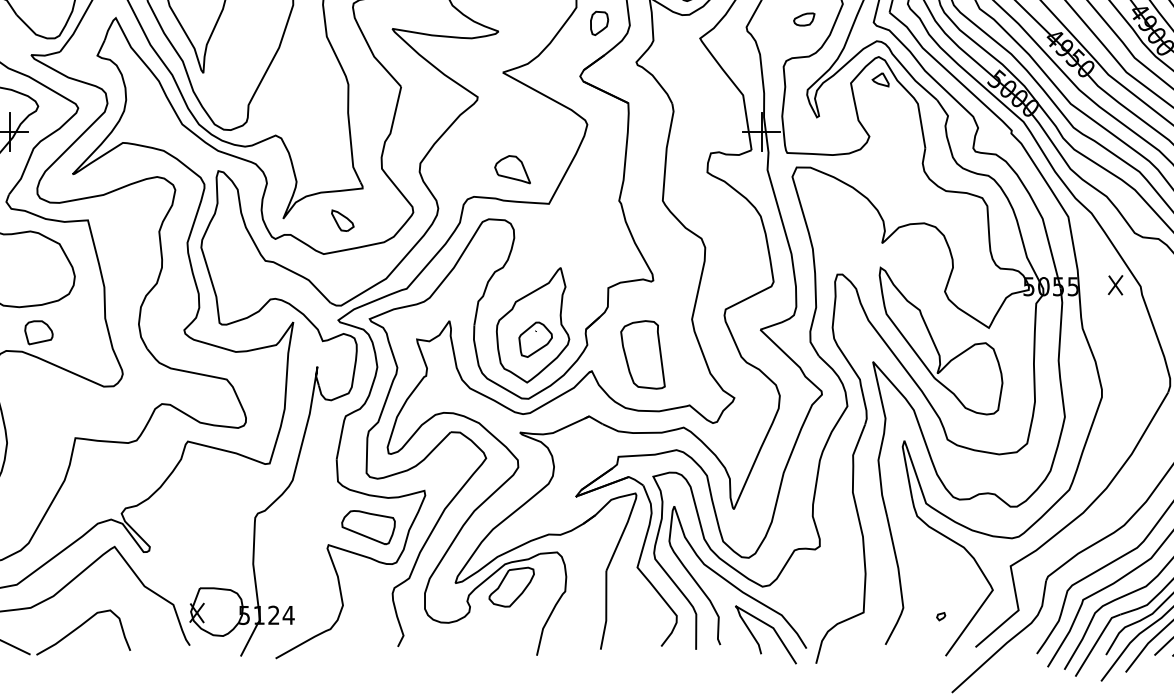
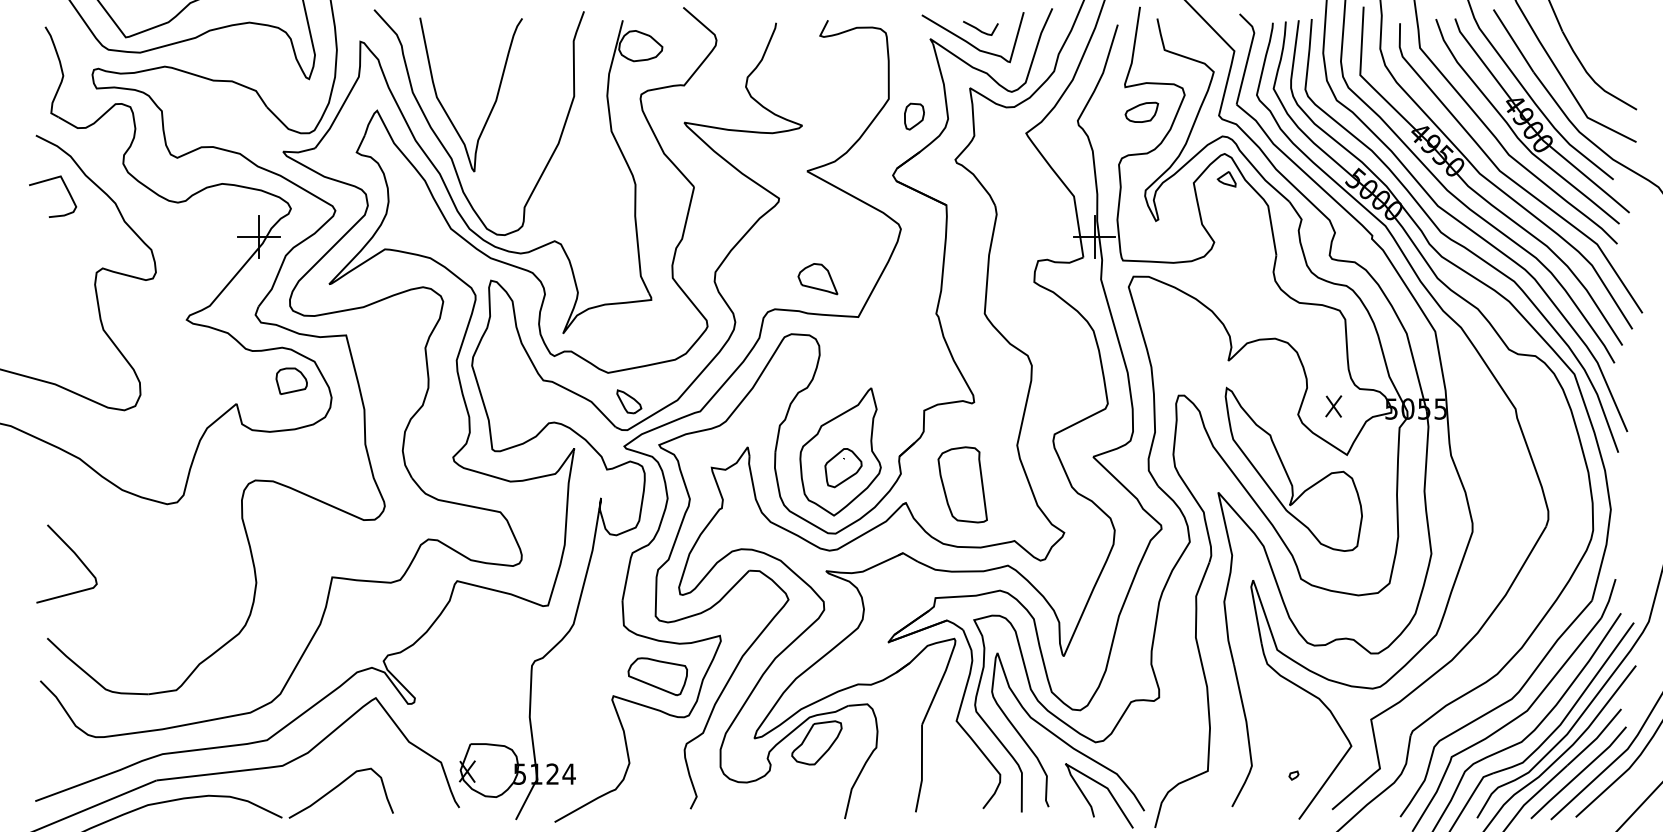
part: (803, 18) -> (1141, 111), size x1.43
part: (343, 220) -> (629, 401), moved
part: (1115, 285) -> (1333, 406), moved
part: (38, 332) -> (291, 380), moved

